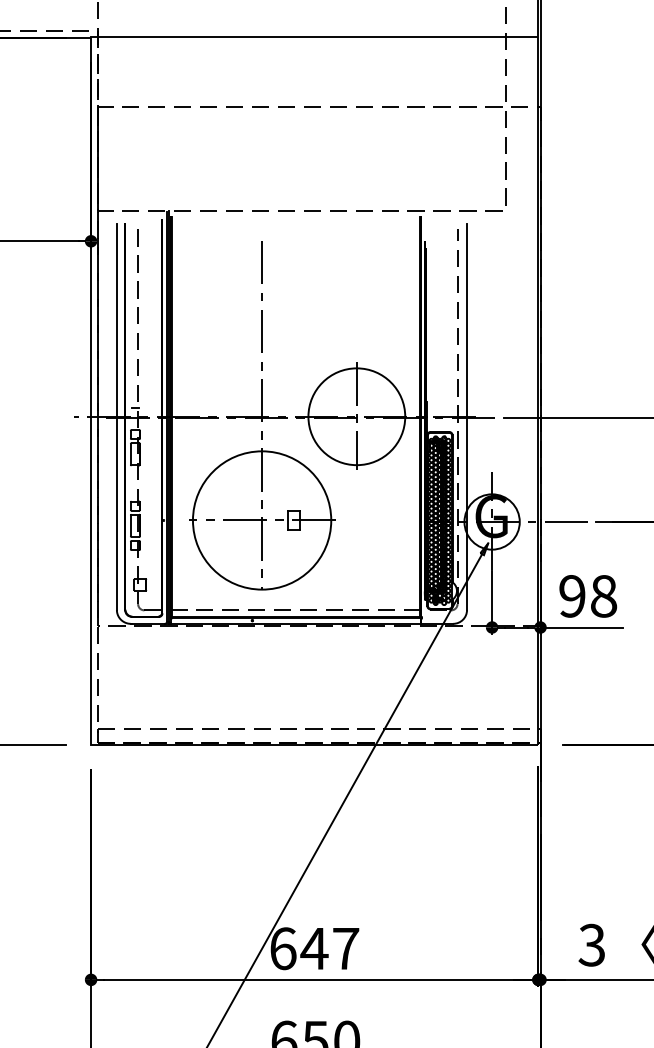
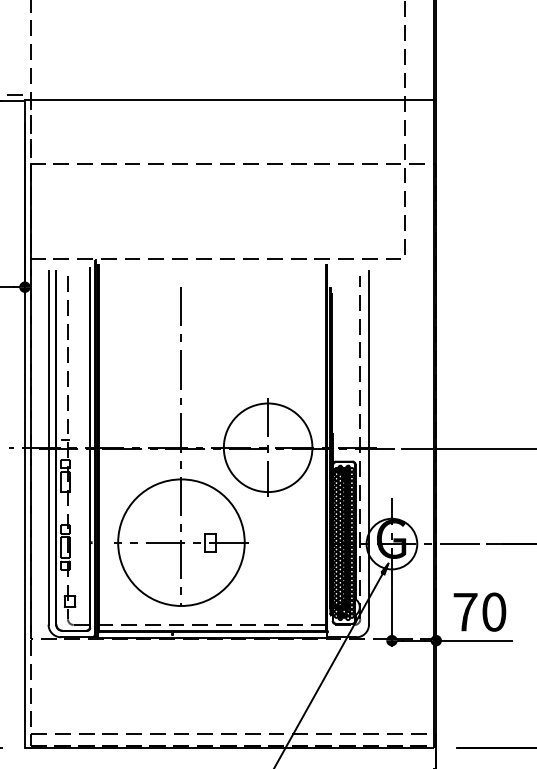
text: (588, 596) -> (480, 612), 98 -> 70

